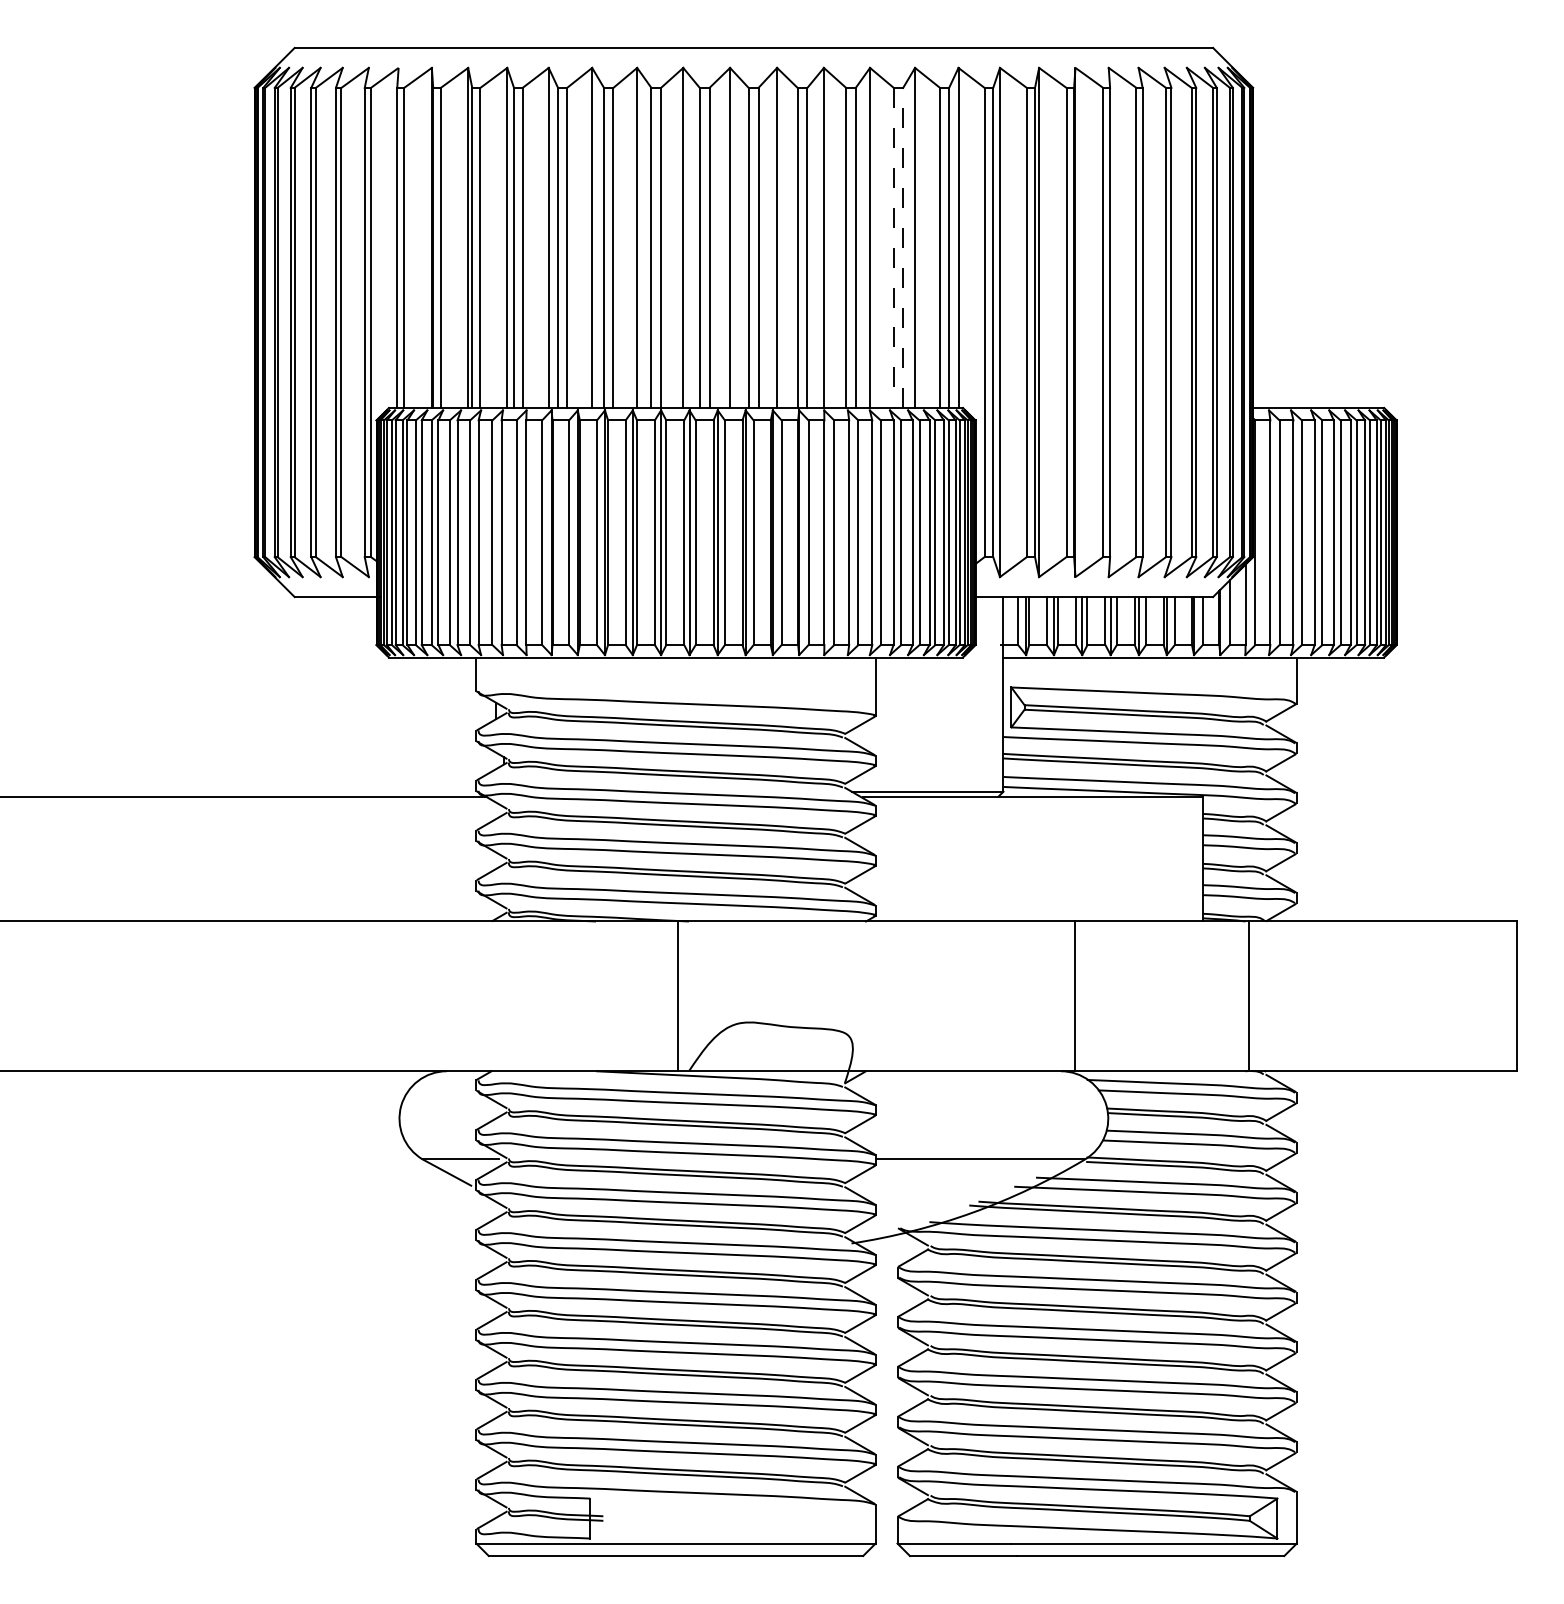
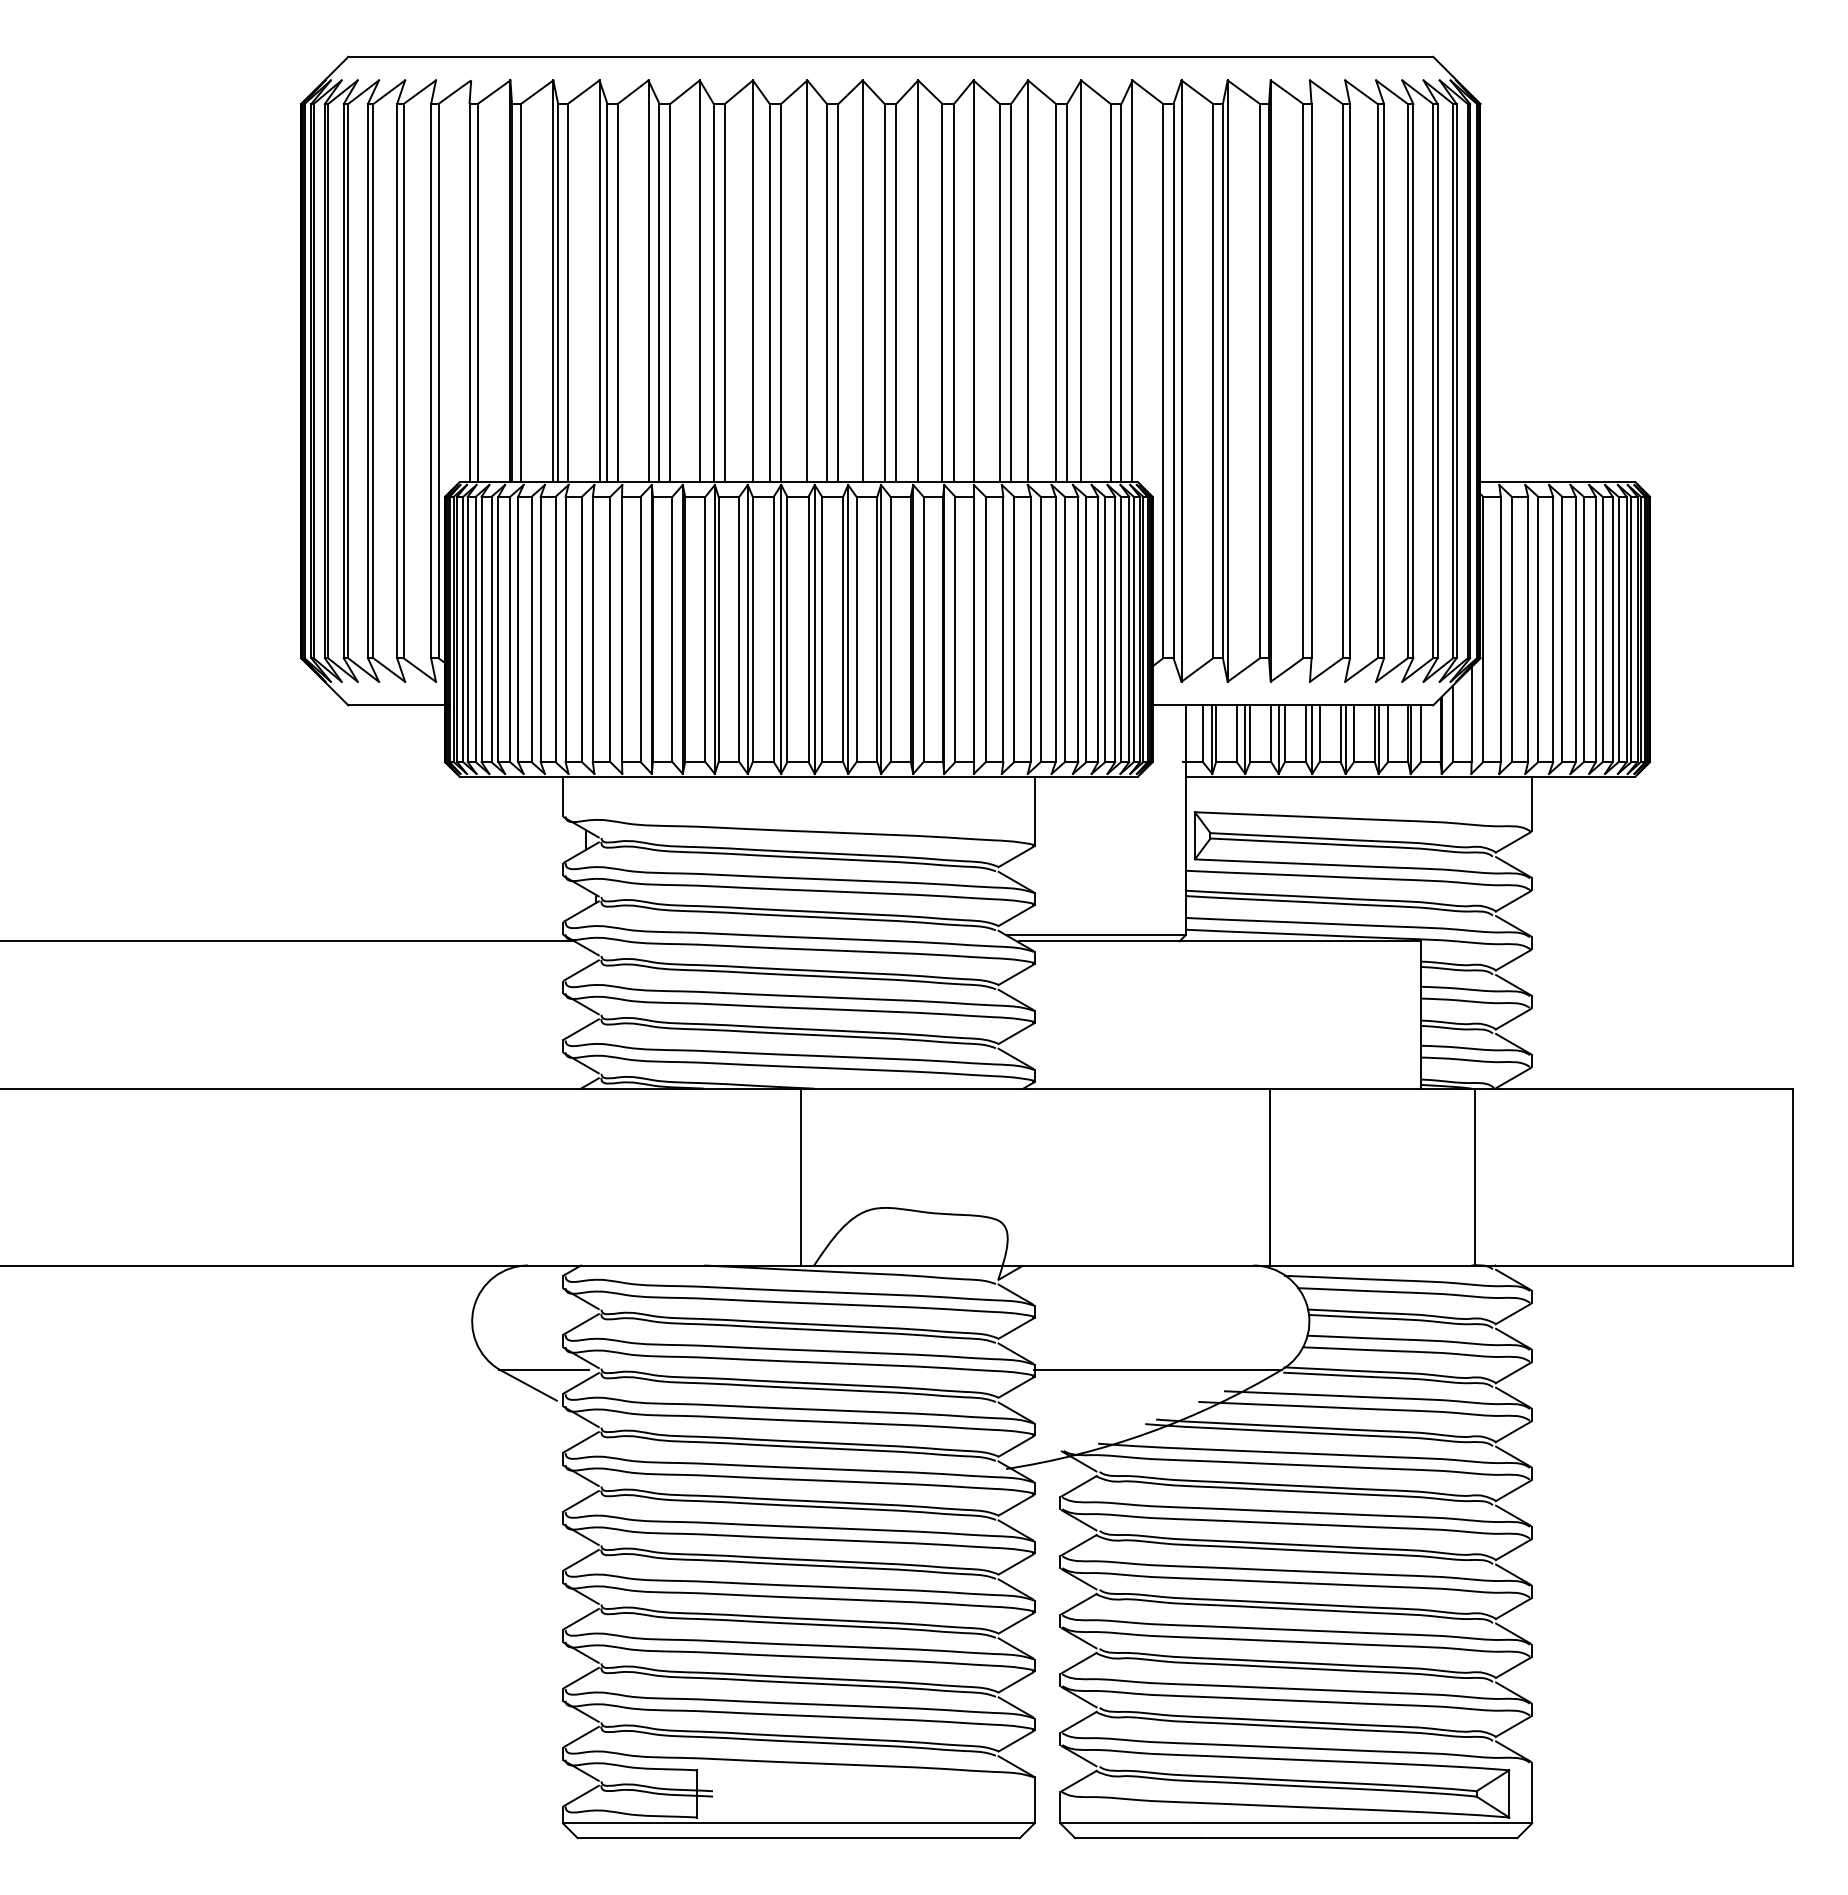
line: (903, 247) -> (1067, 292), dashed -> solid
line: (894, 248) -> (1056, 293), dashed -> solid

